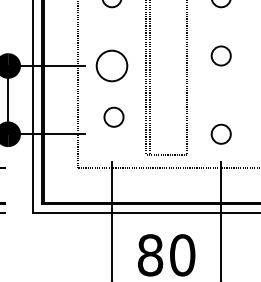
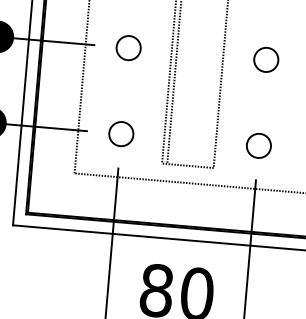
circle: (220, 55) -> (265, 59), moved
circle: (111, 65) -> (128, 47), size x0.62
circle: (113, 116) -> (120, 133), moved

